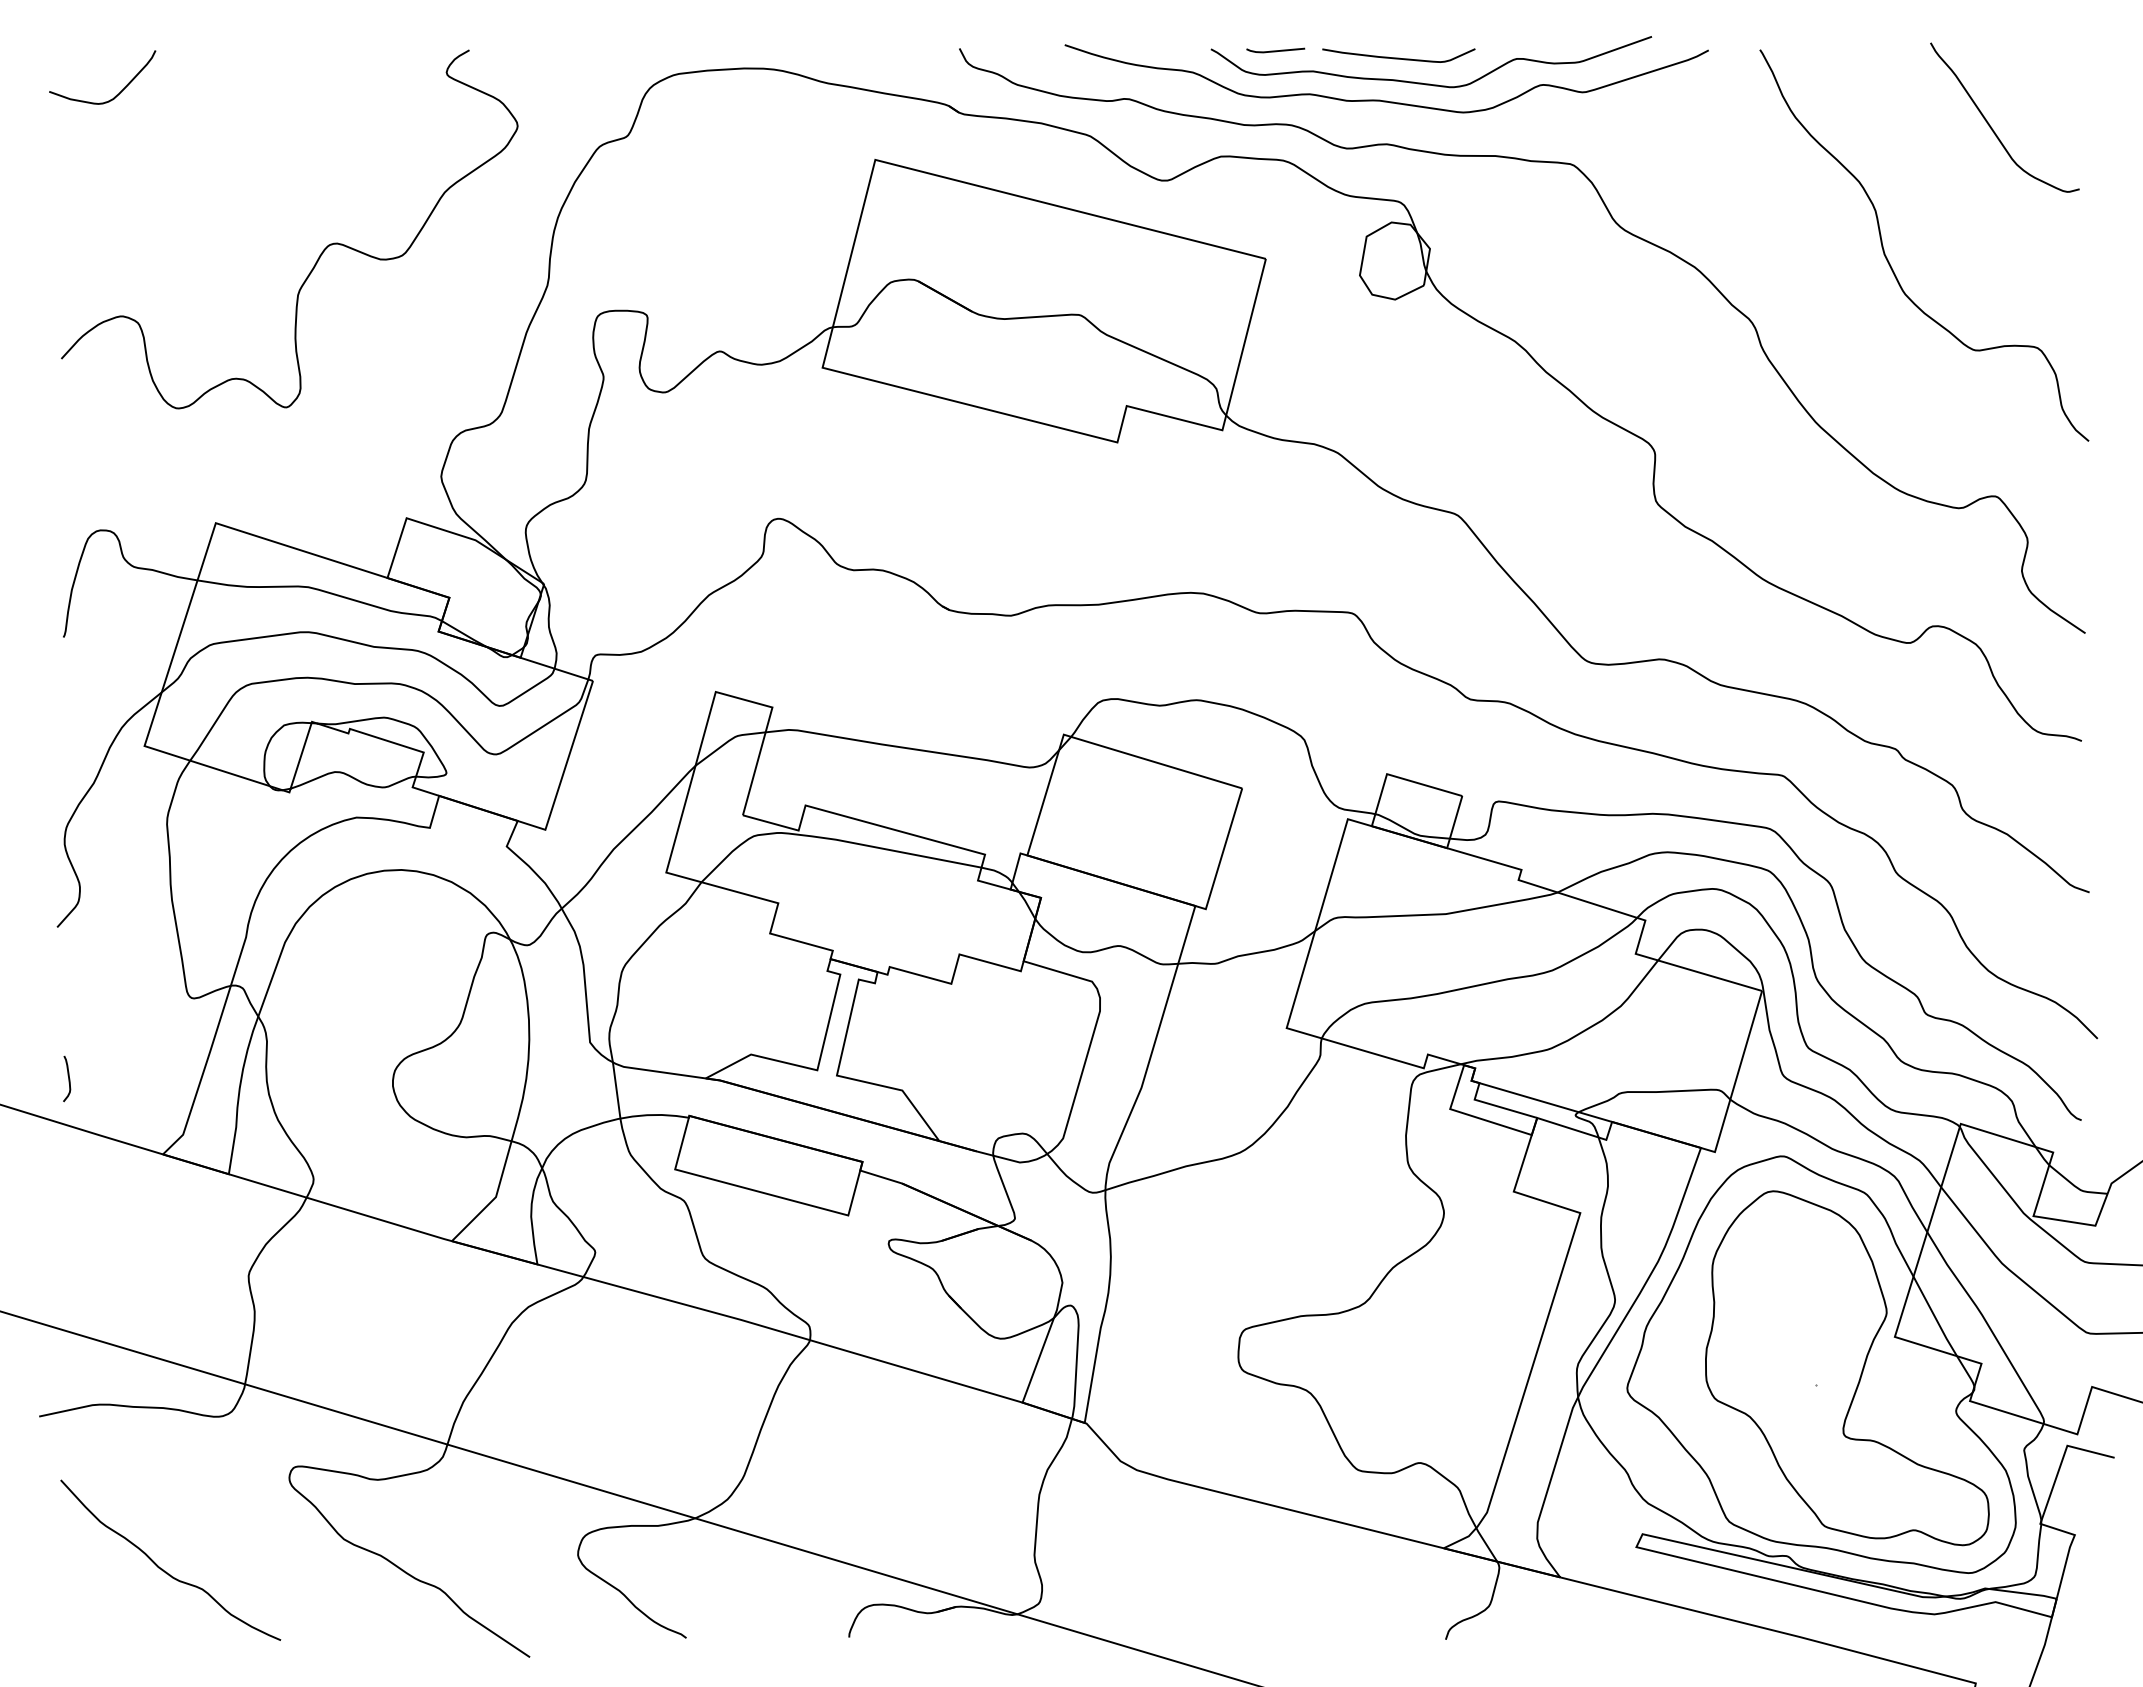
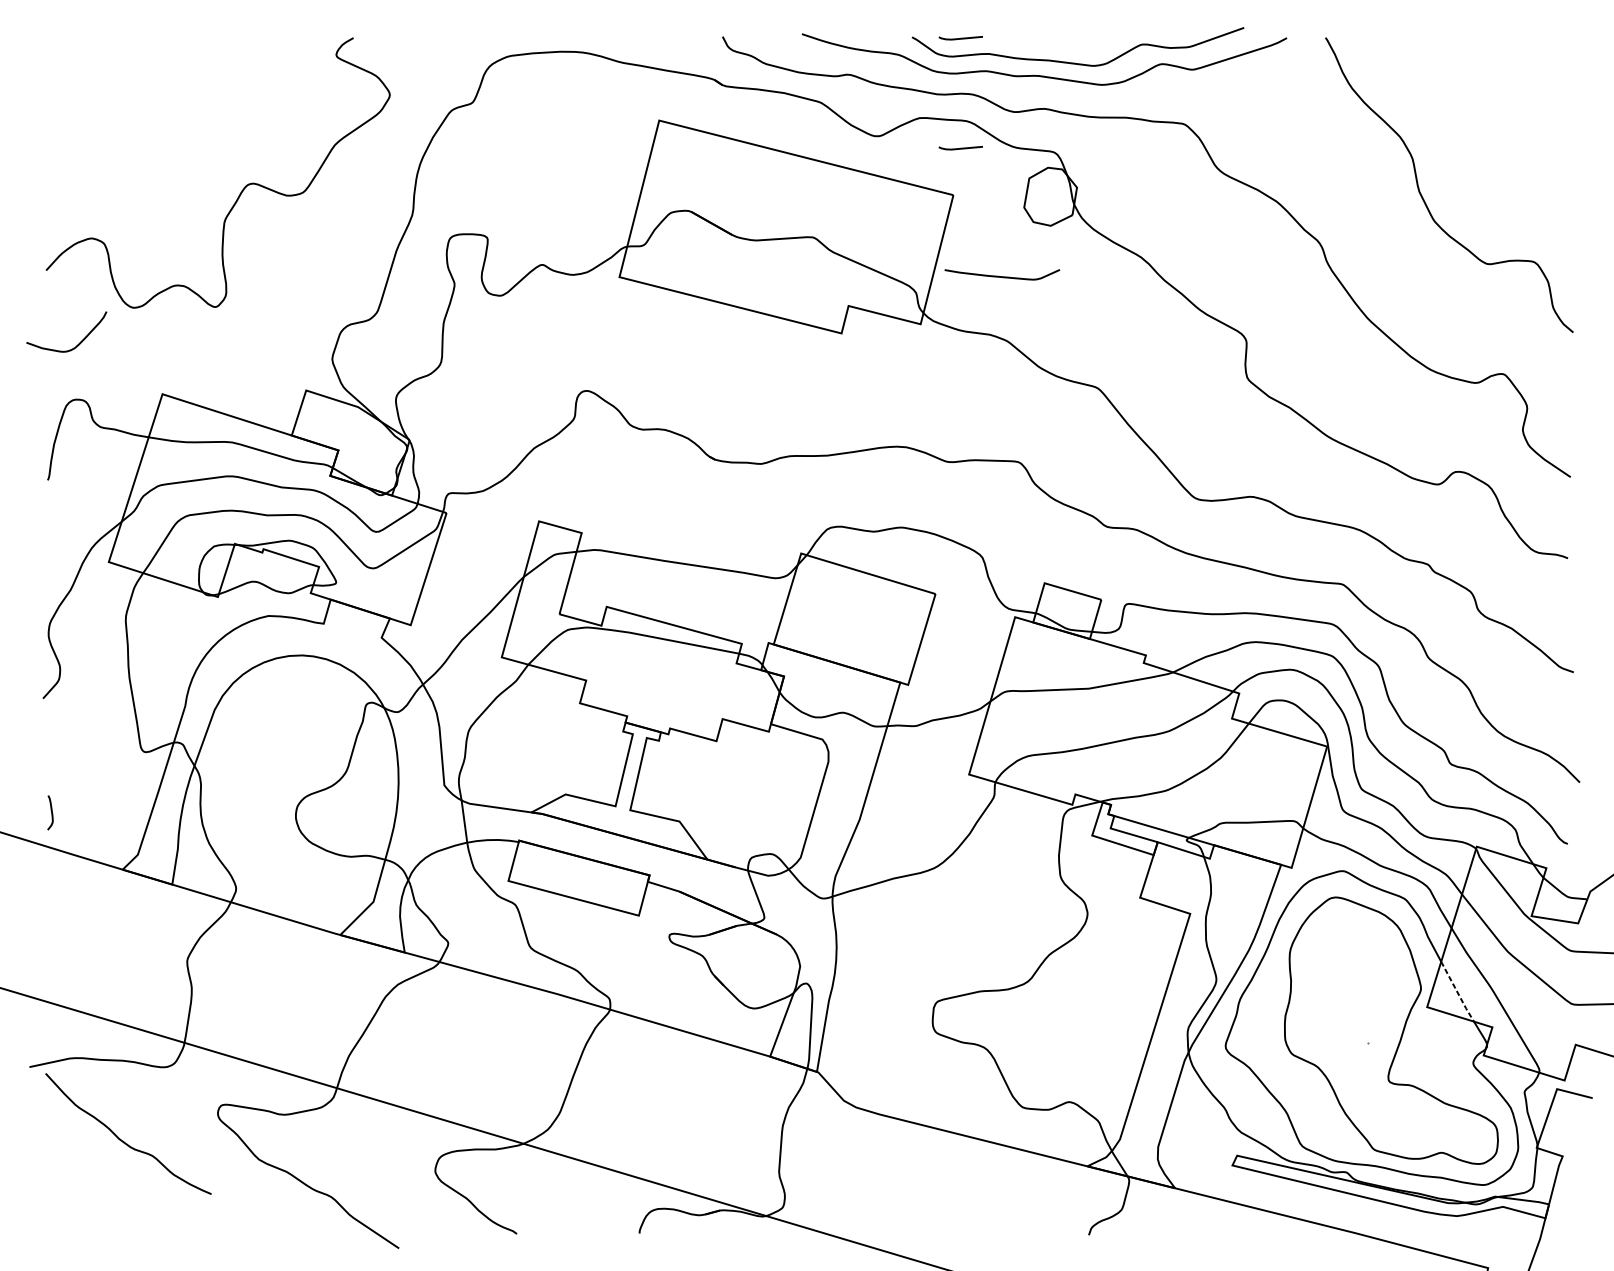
curve: (1398, 57) -> (1002, 276), moved
curve: (115, 95) -> (76, 345), moved
curve: (1991, 126) -> (1499, 95), removed
line: (1275, 196) -> (960, 148), added
line: (1935, 1317) -> (1457, 992), solid -> dashed
curve: (162, 1568) -> (122, 1140), moved

